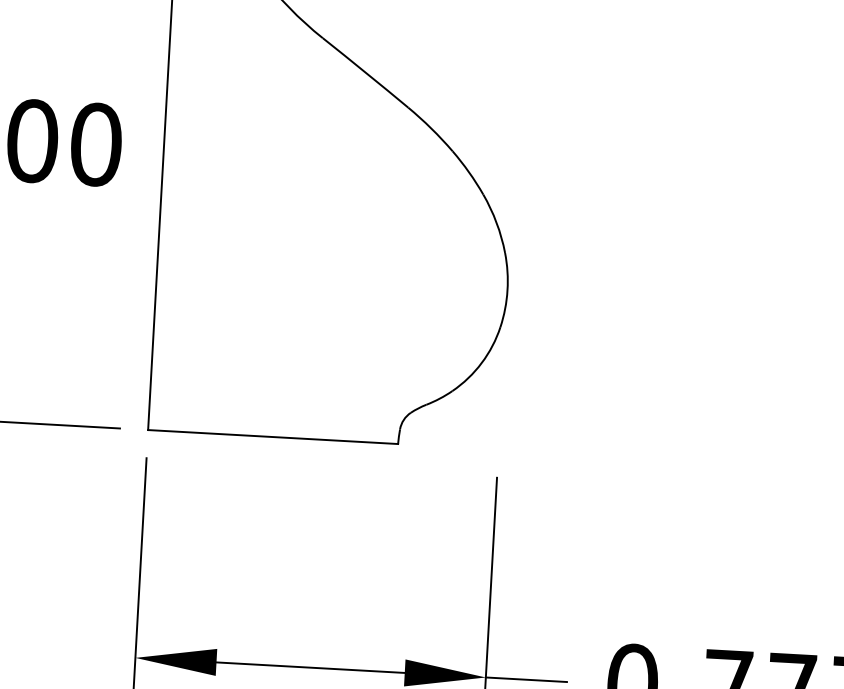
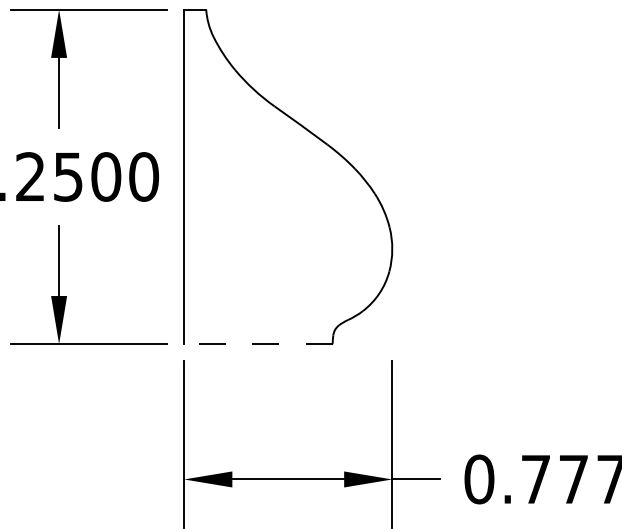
line: (271, 437) -> (257, 344), solid -> dashed

